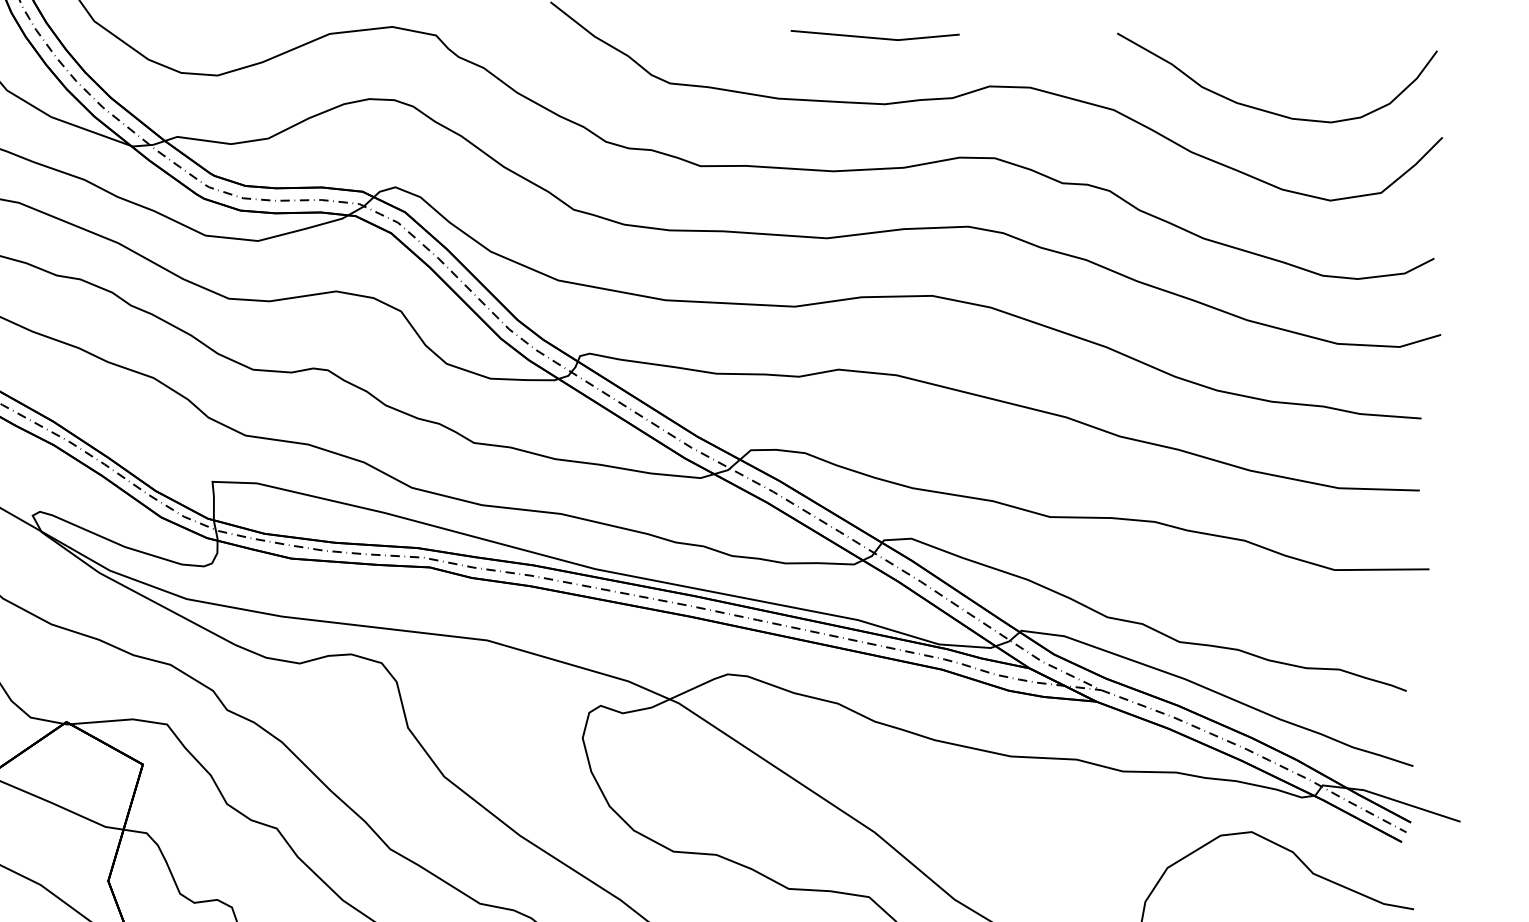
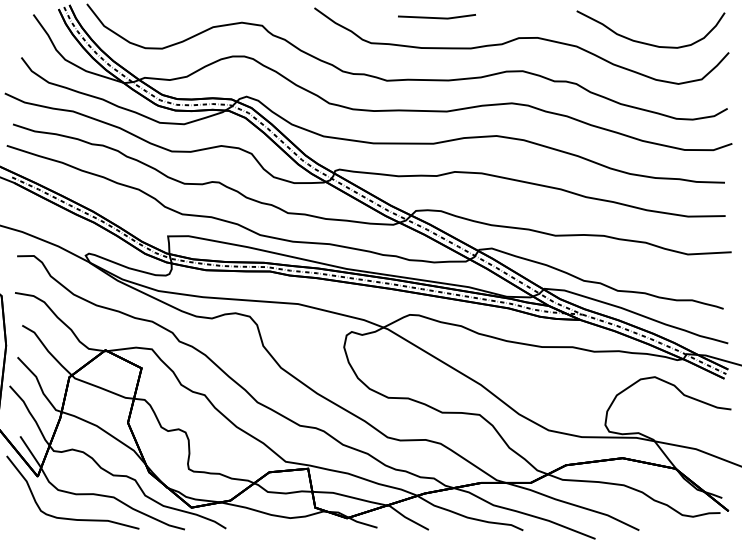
line: (873, 36) -> (436, 17), moved

